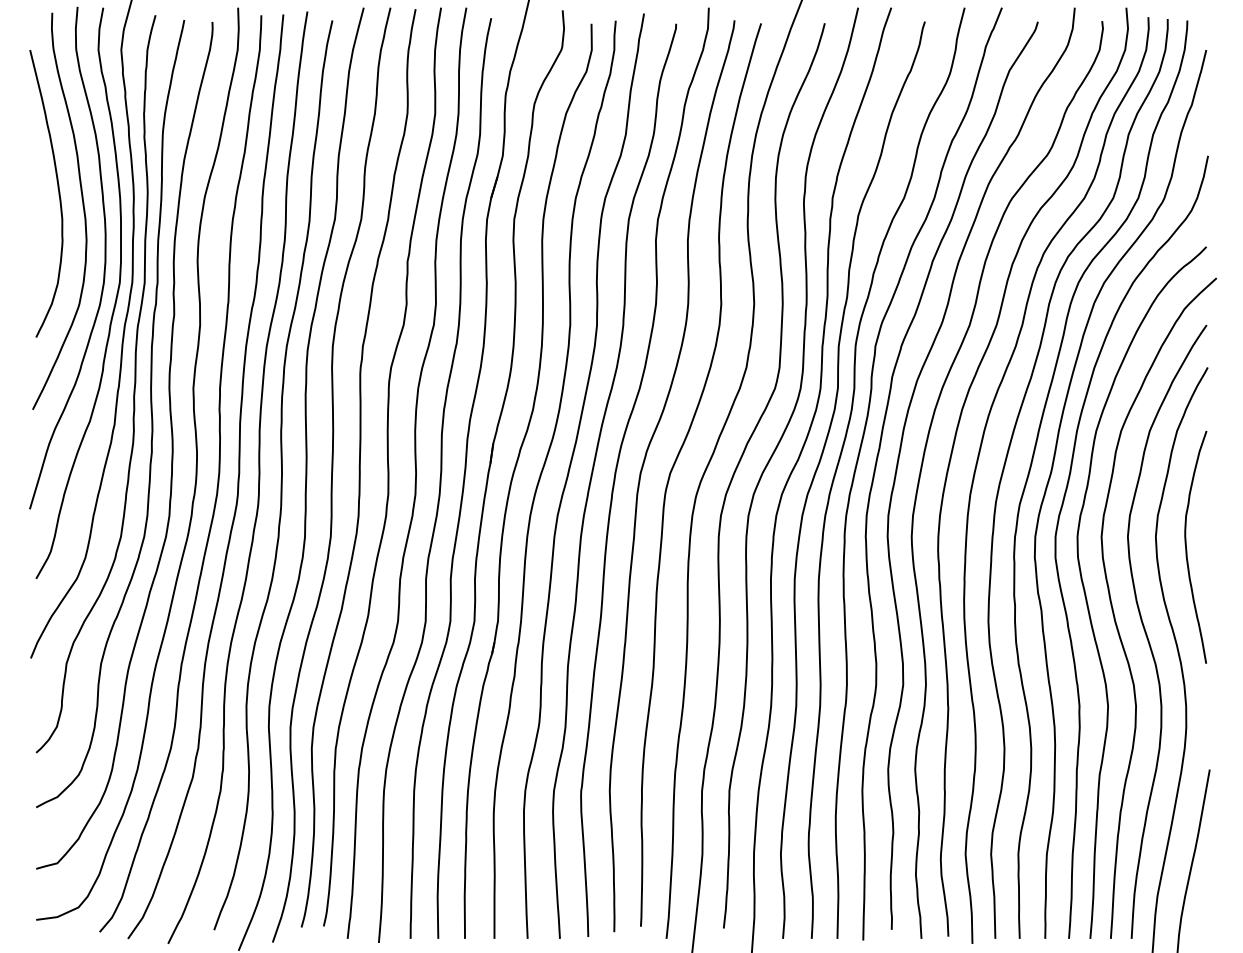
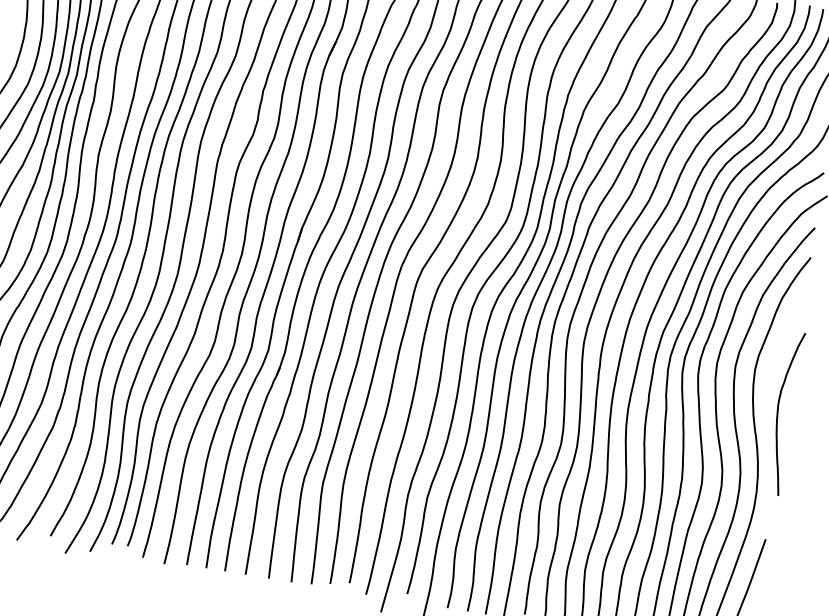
curve: (1187, 549) -> (778, 413), moved

